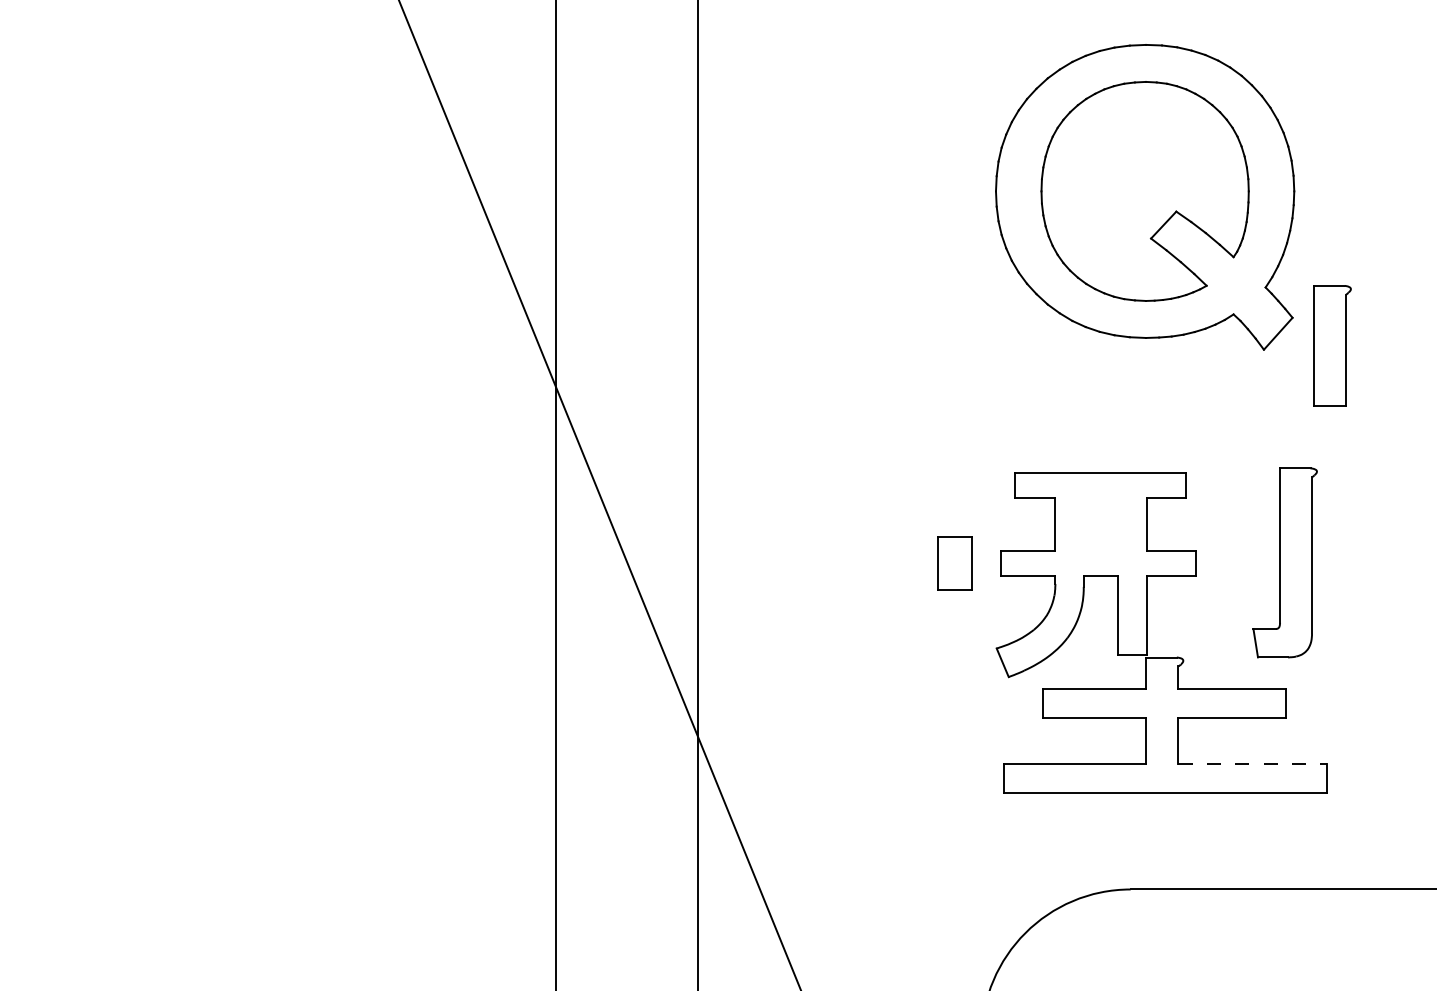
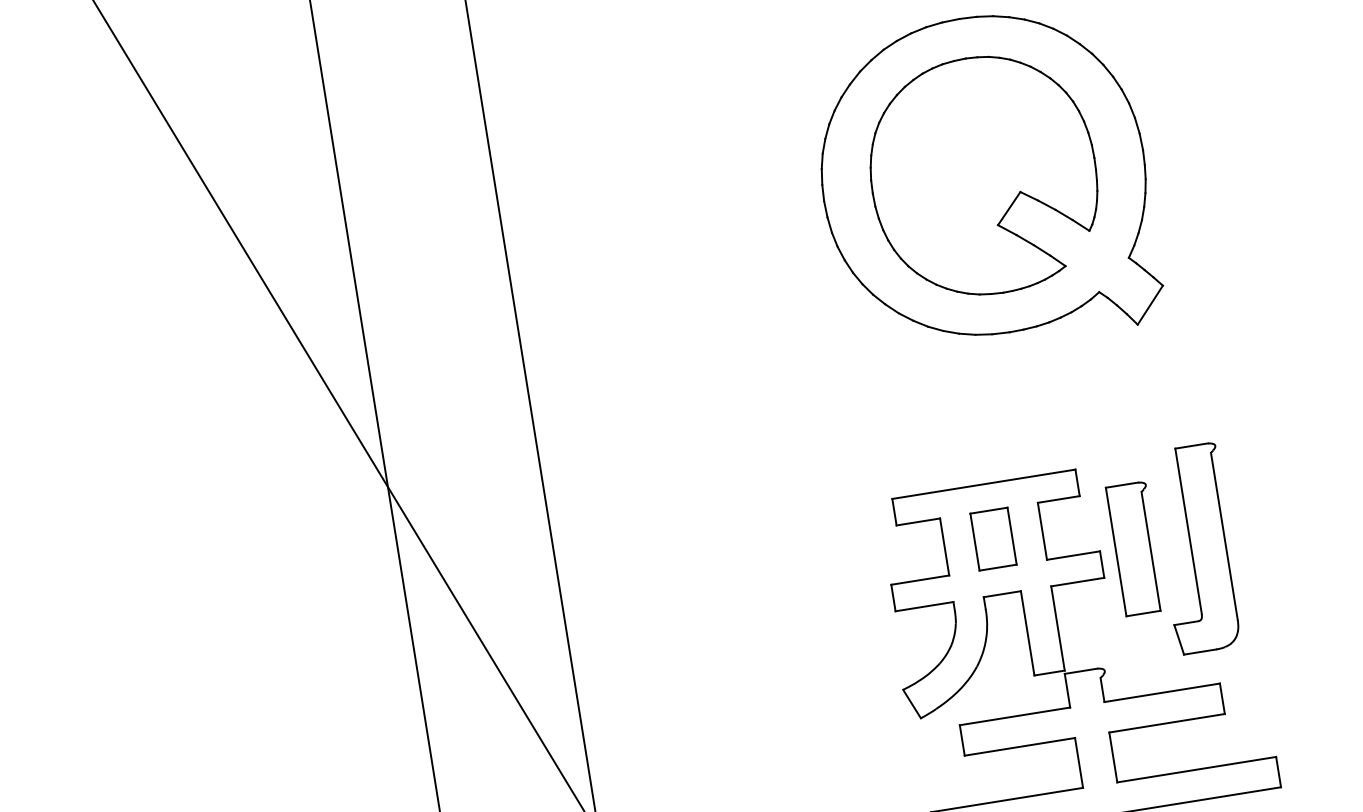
part: (1332, 345) -> (1135, 548), moved
part: (954, 563) -> (992, 539), moved
line: (1253, 764) -> (1197, 769), dashed -> solid

